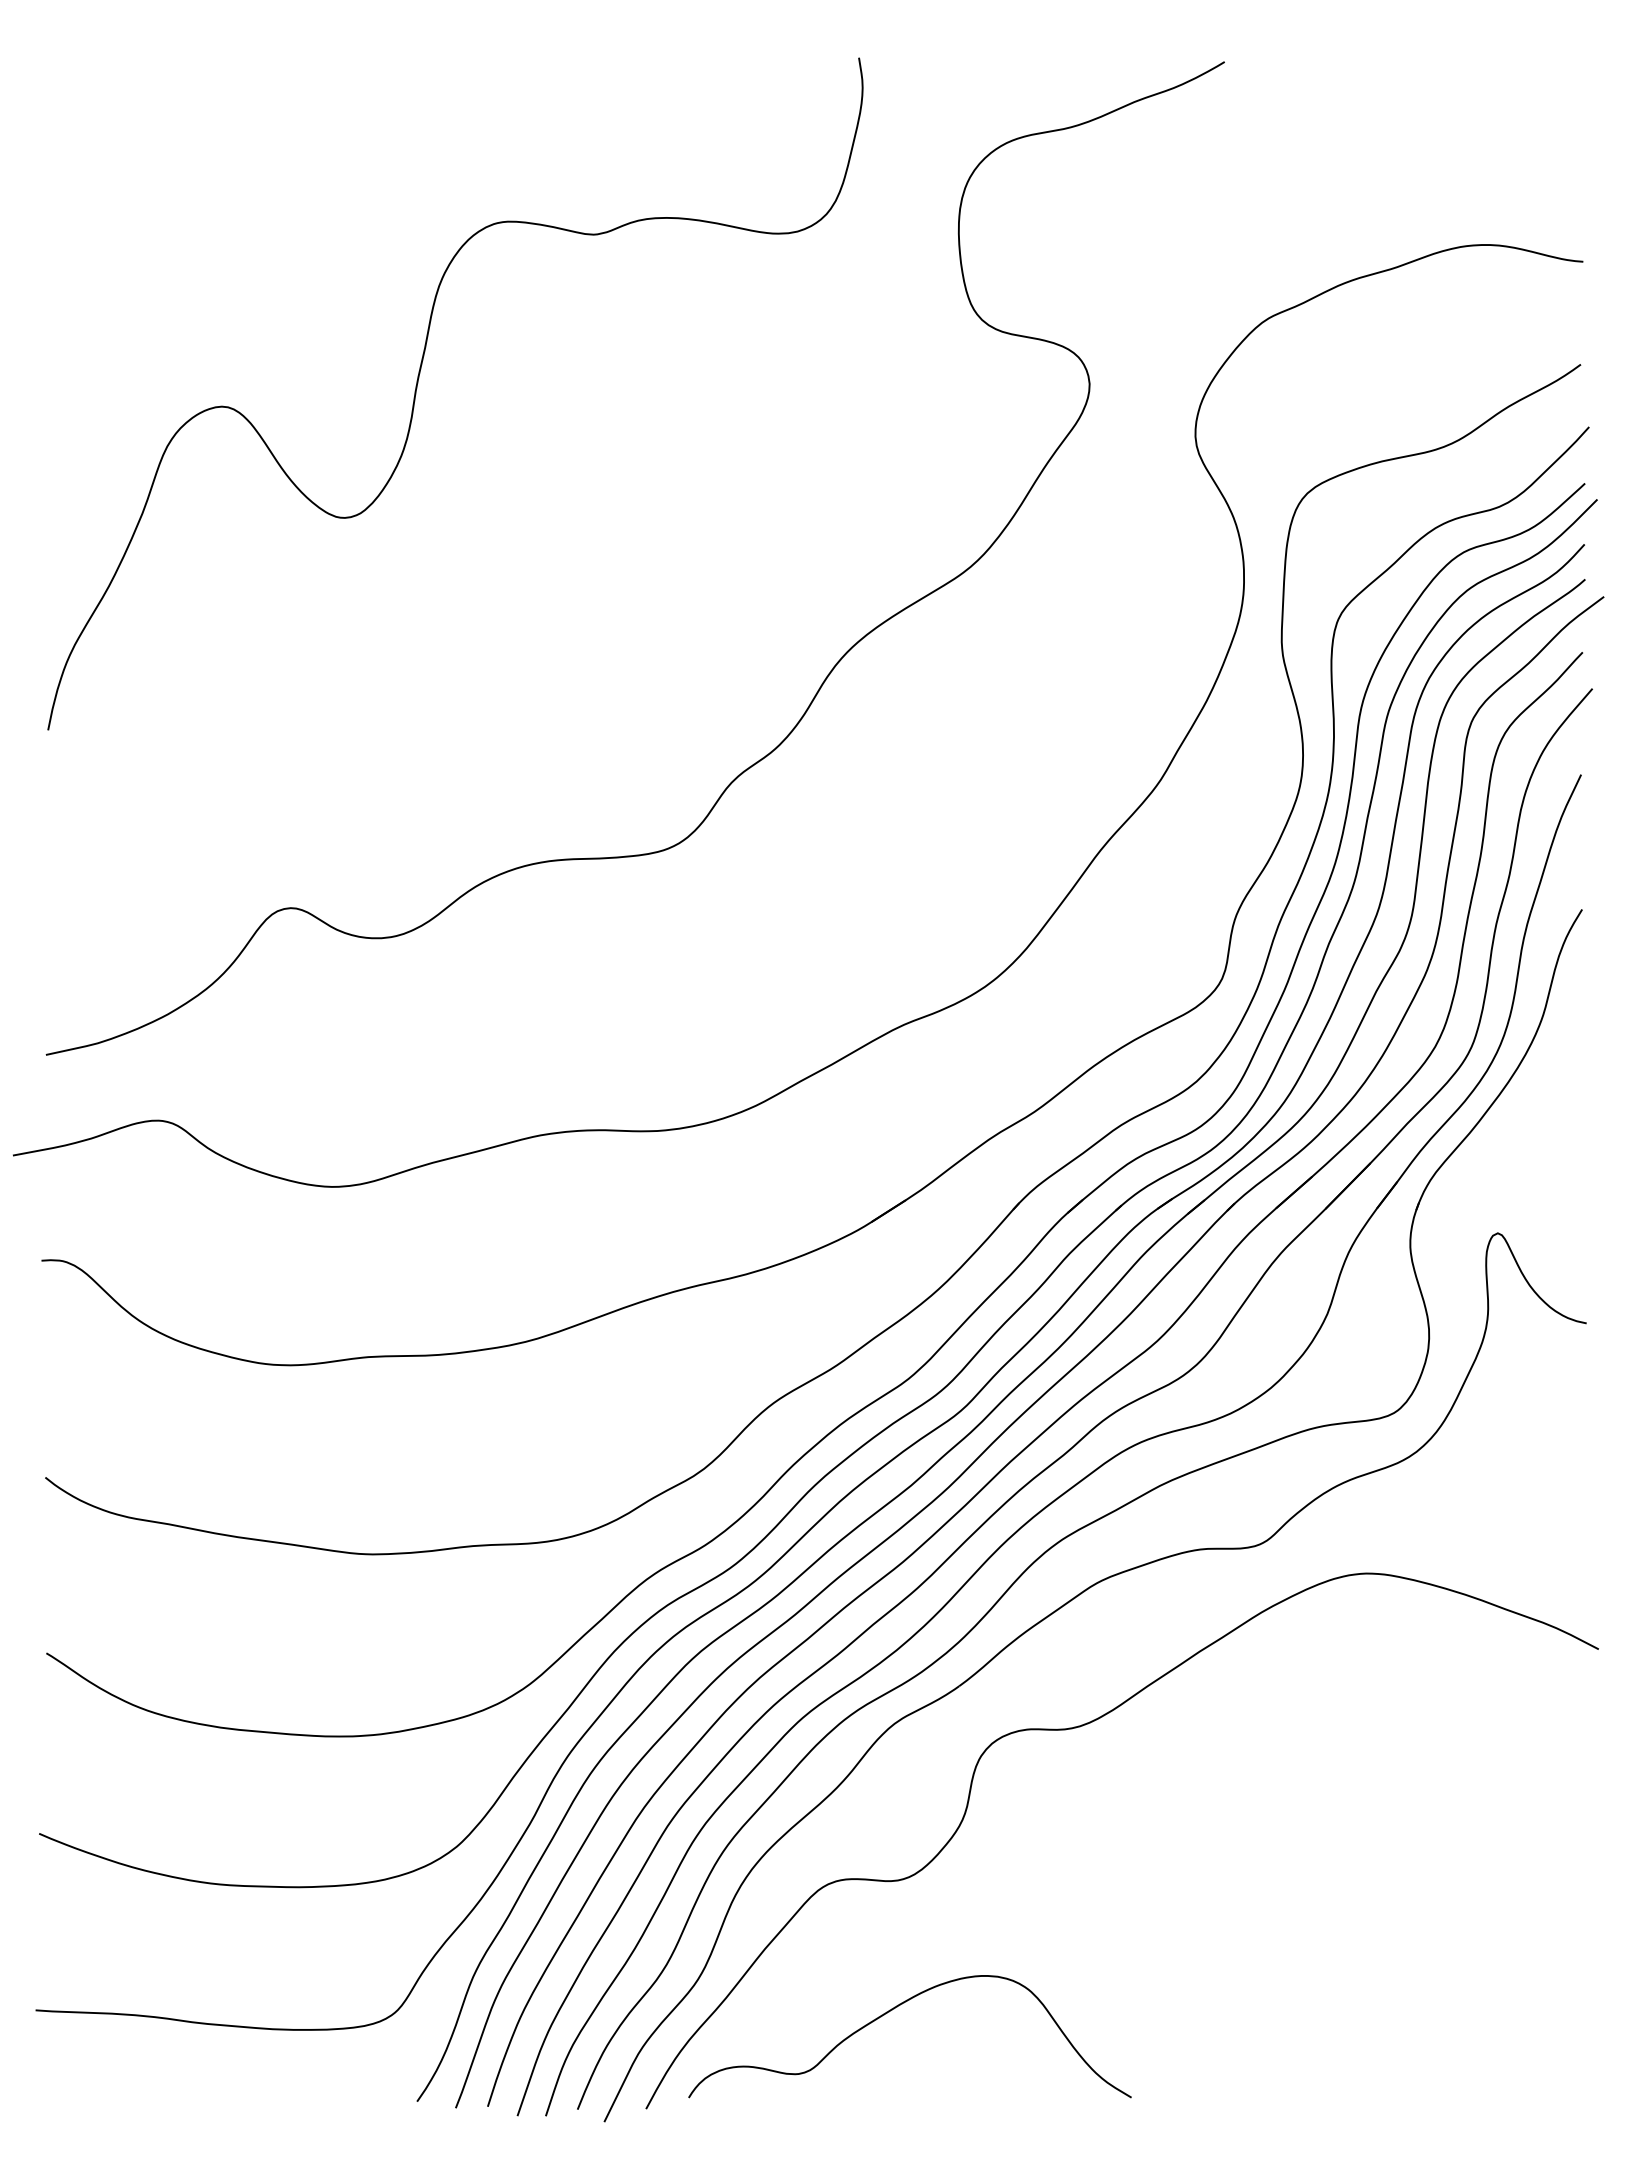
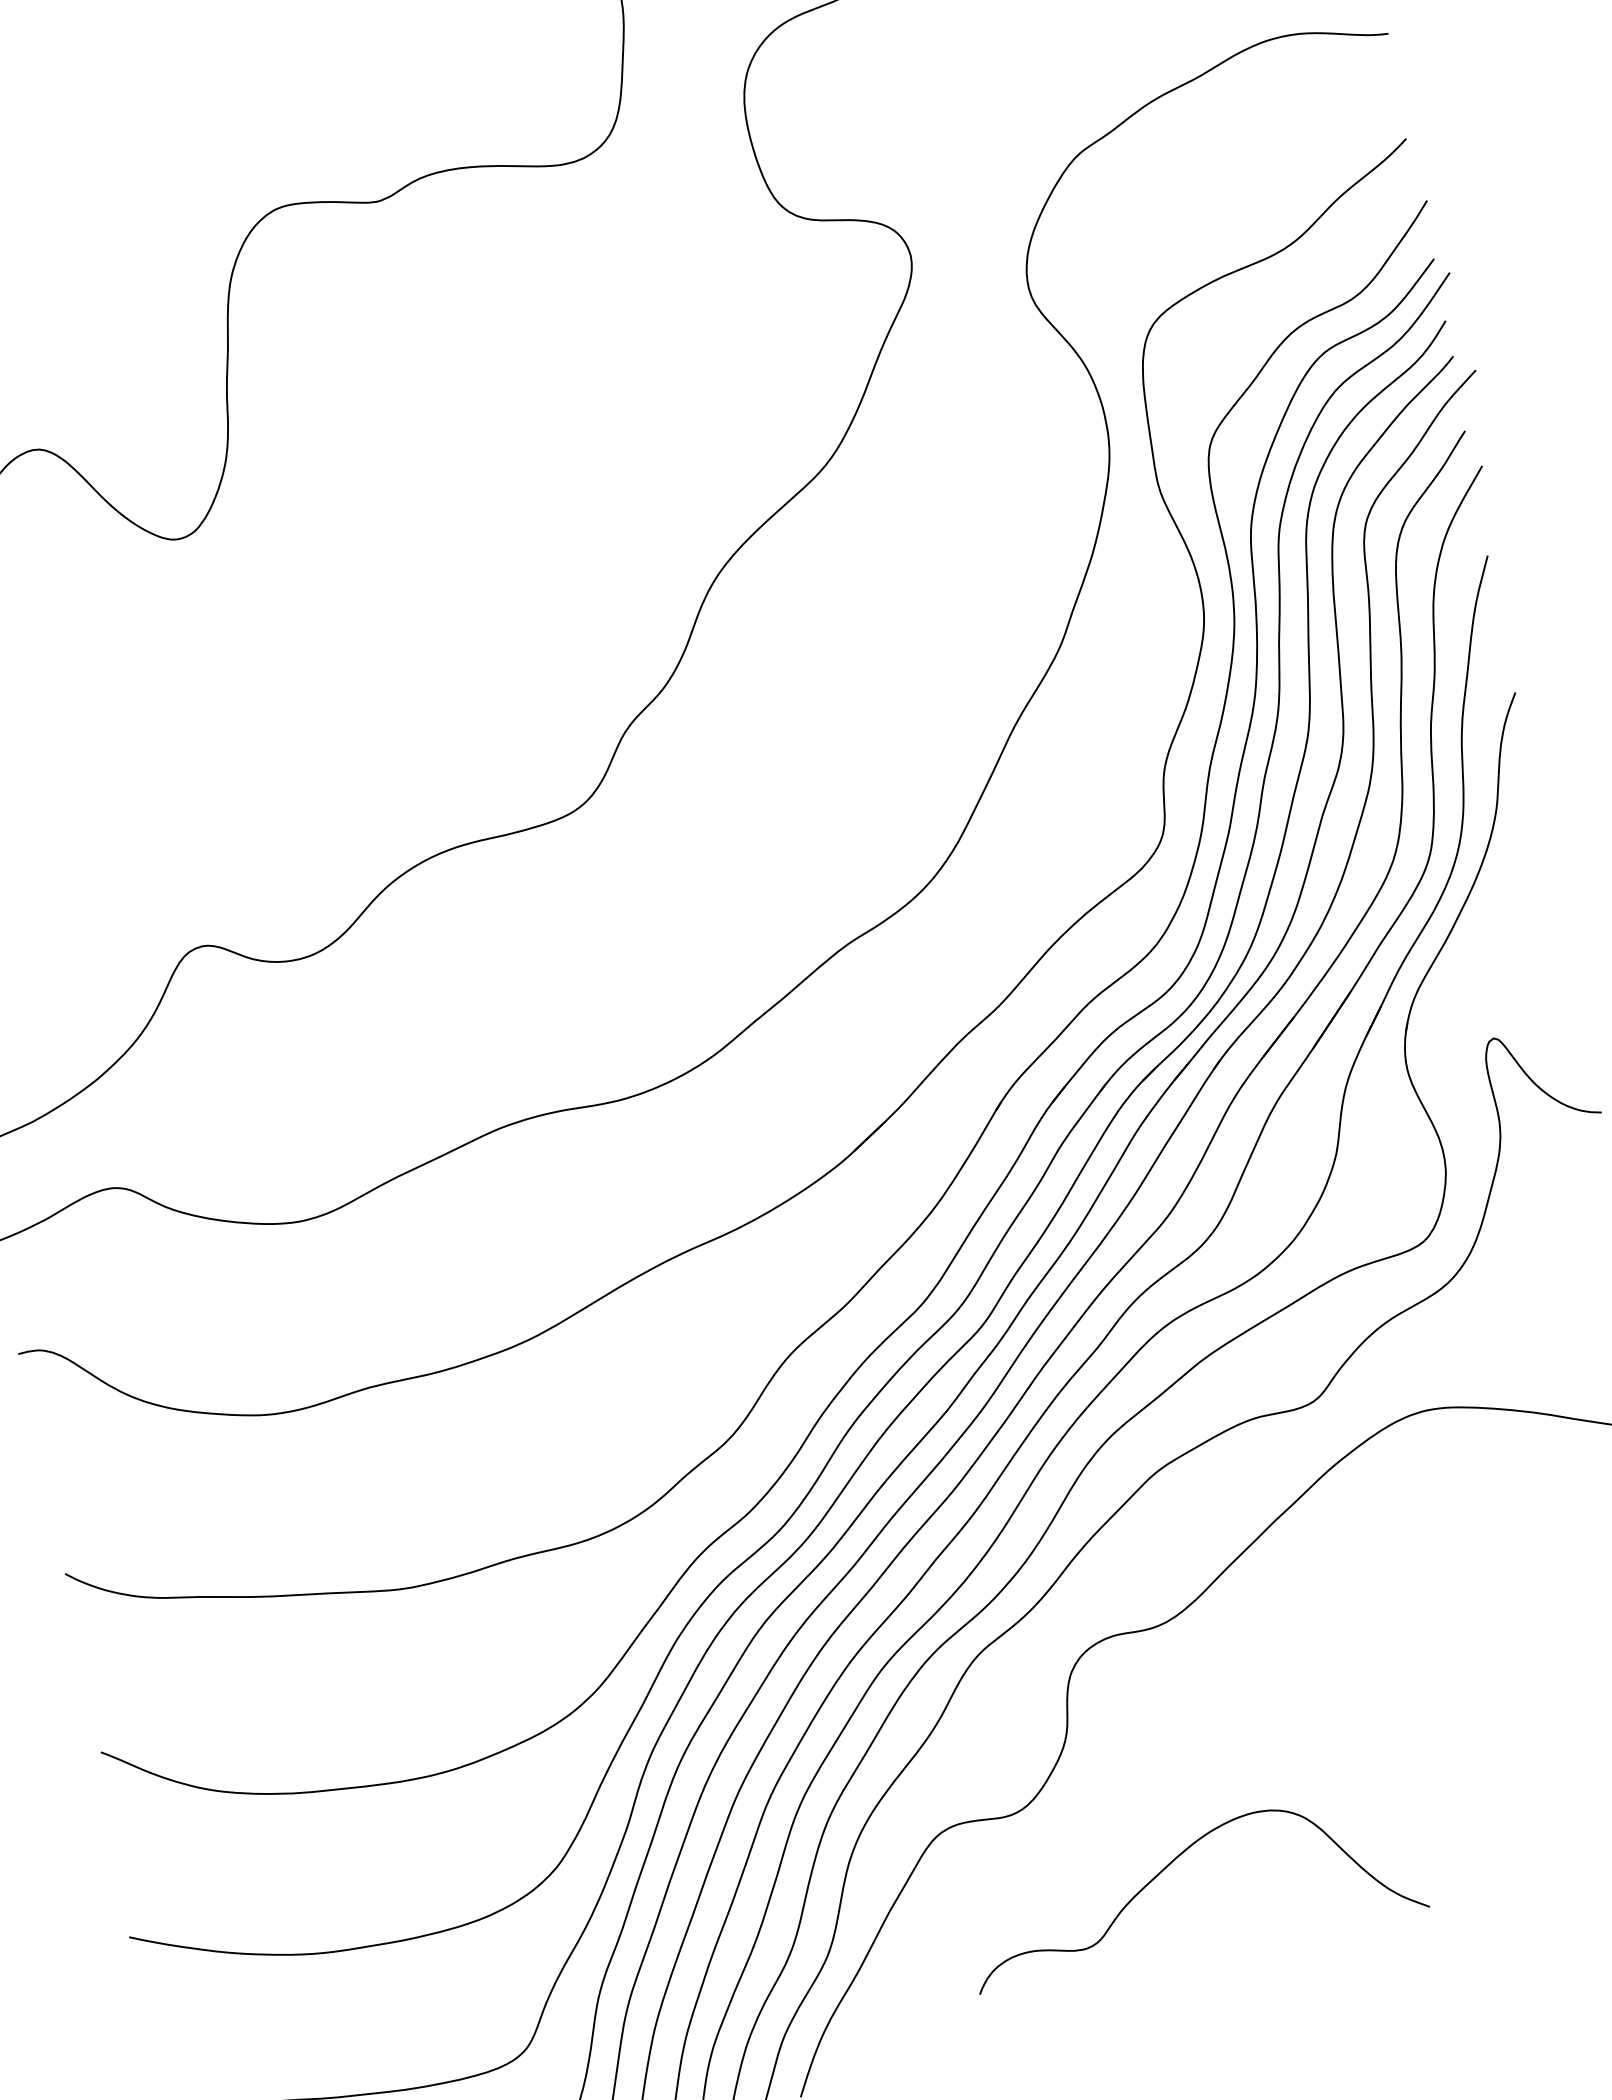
curve: (894, 2009) -> (1171, 1864), moved

